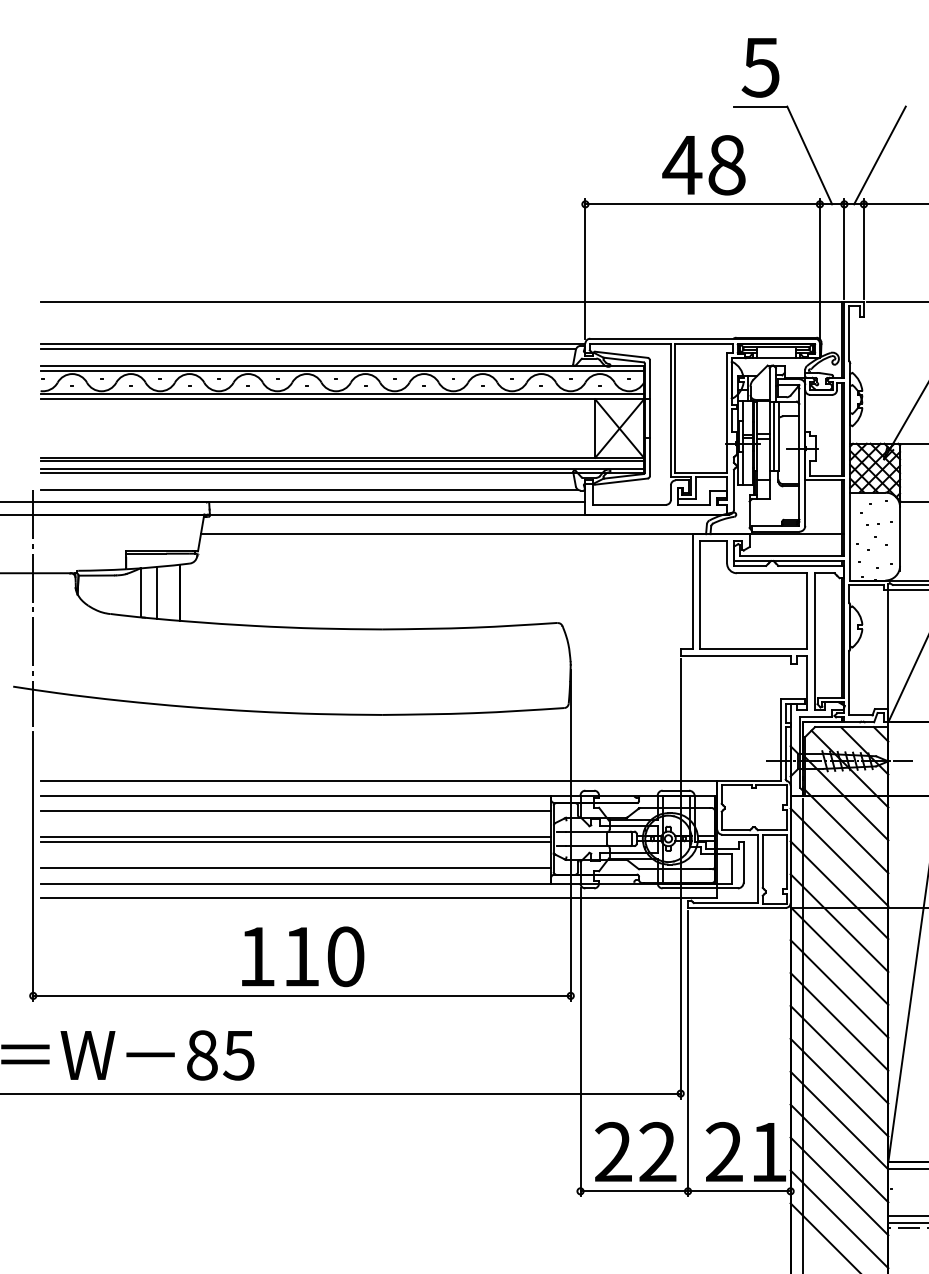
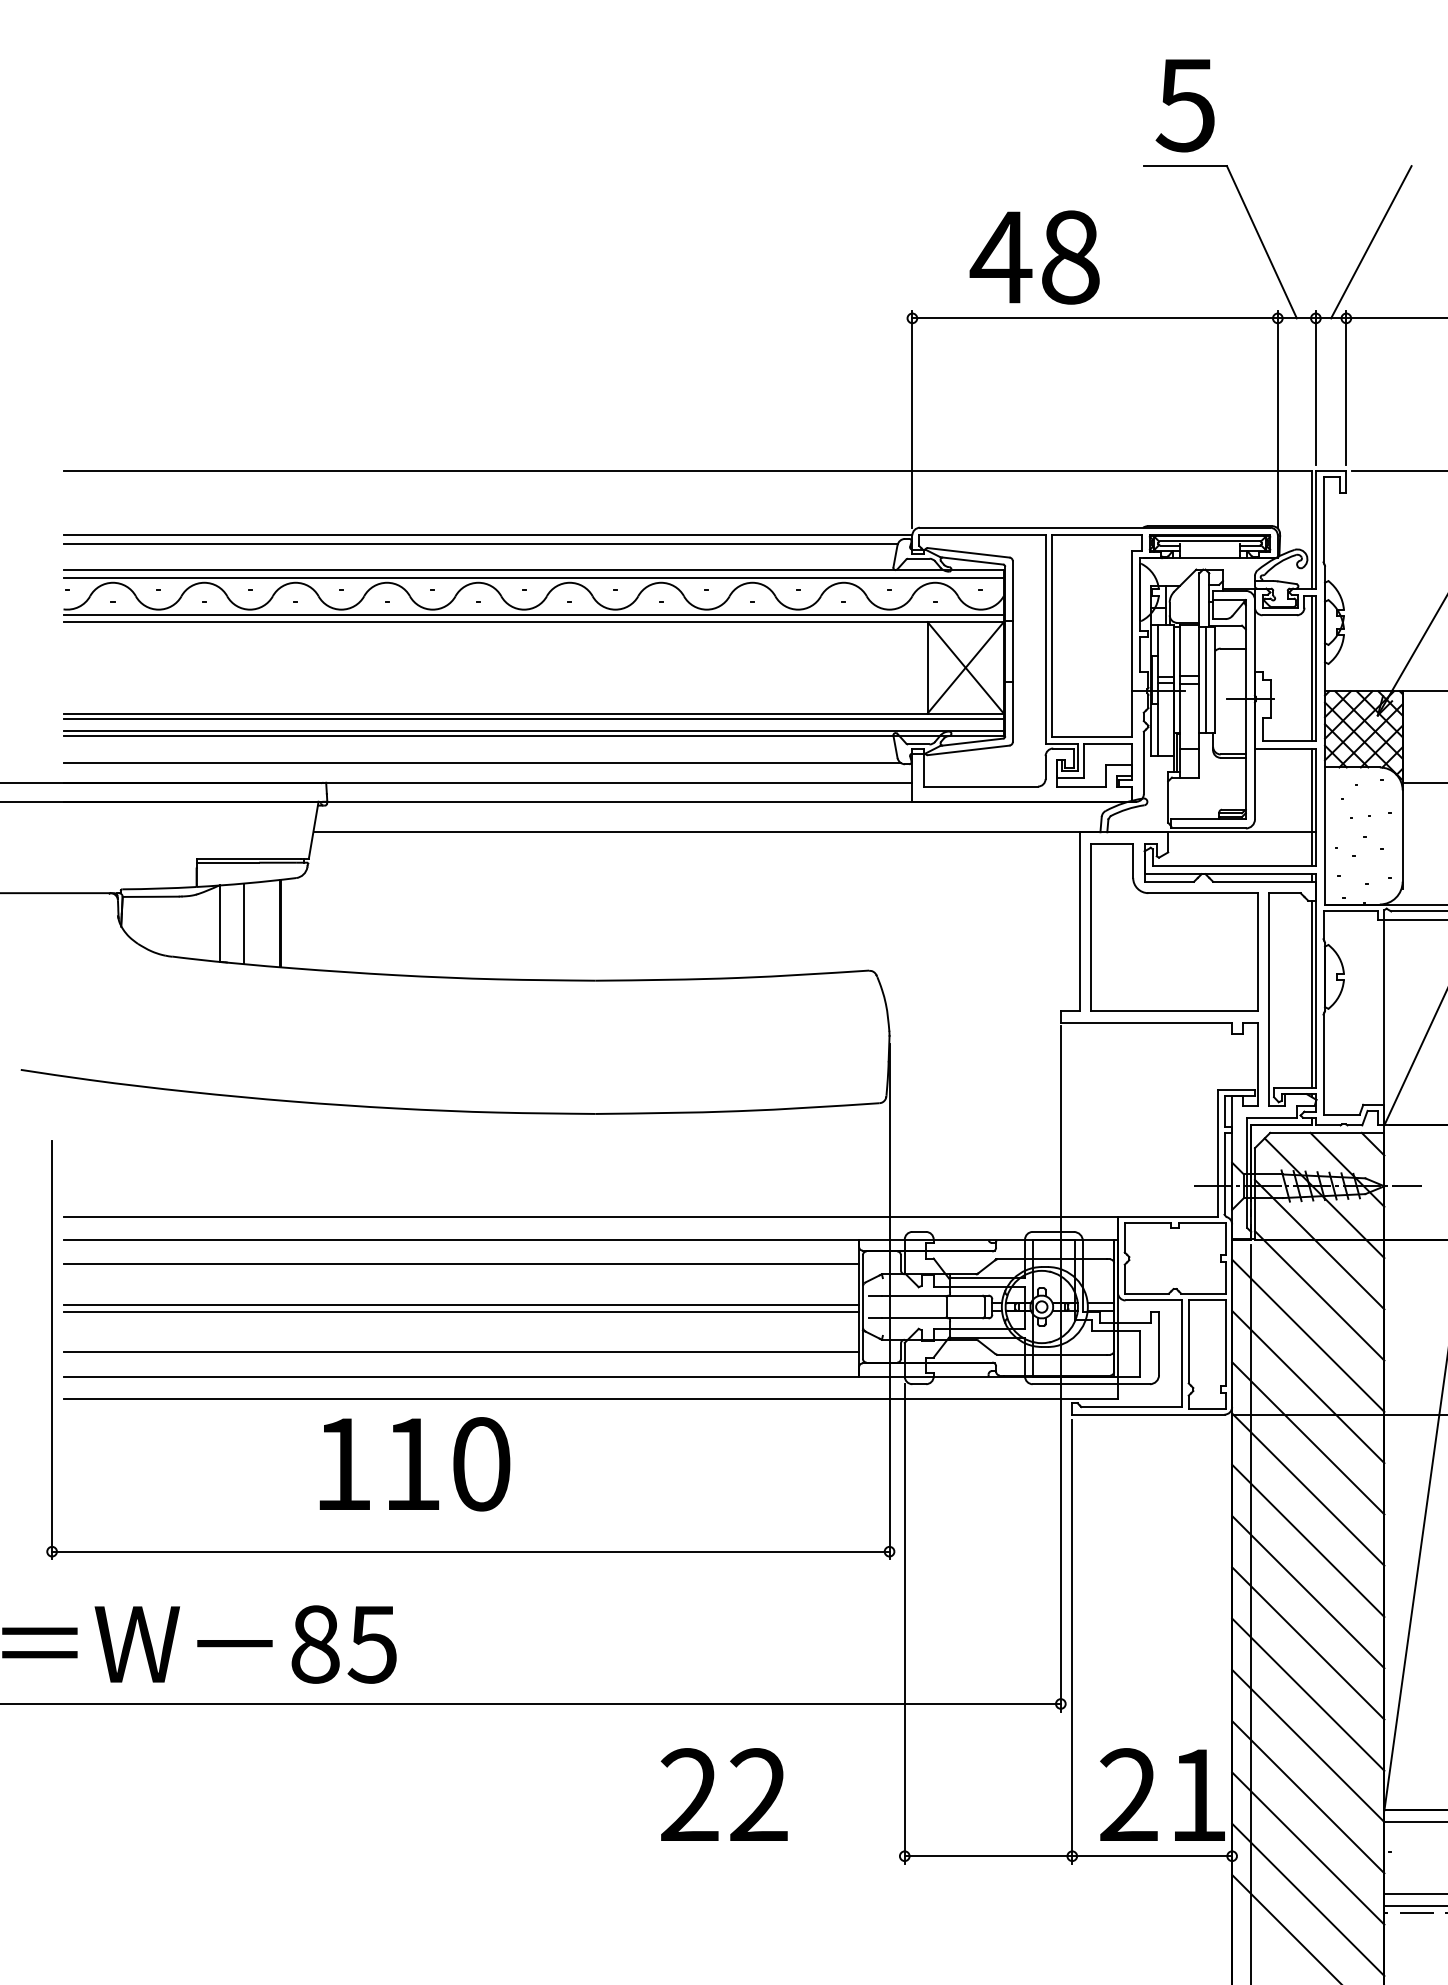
text: (703, 165) -> (1034, 257), moved
line: (33, 608) -> (52, 948), removed
text: (303, 956) -> (415, 1463), moved
text: (635, 1151) -> (724, 1794), moved

